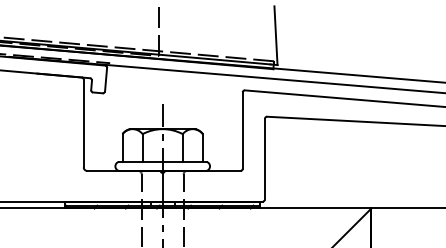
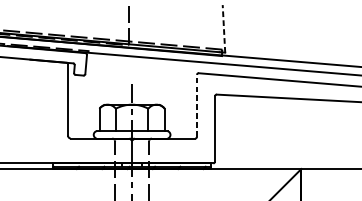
line: (275, 35) -> (223, 28), solid -> dashed
line: (242, 130) -> (196, 105), solid -> dashed

